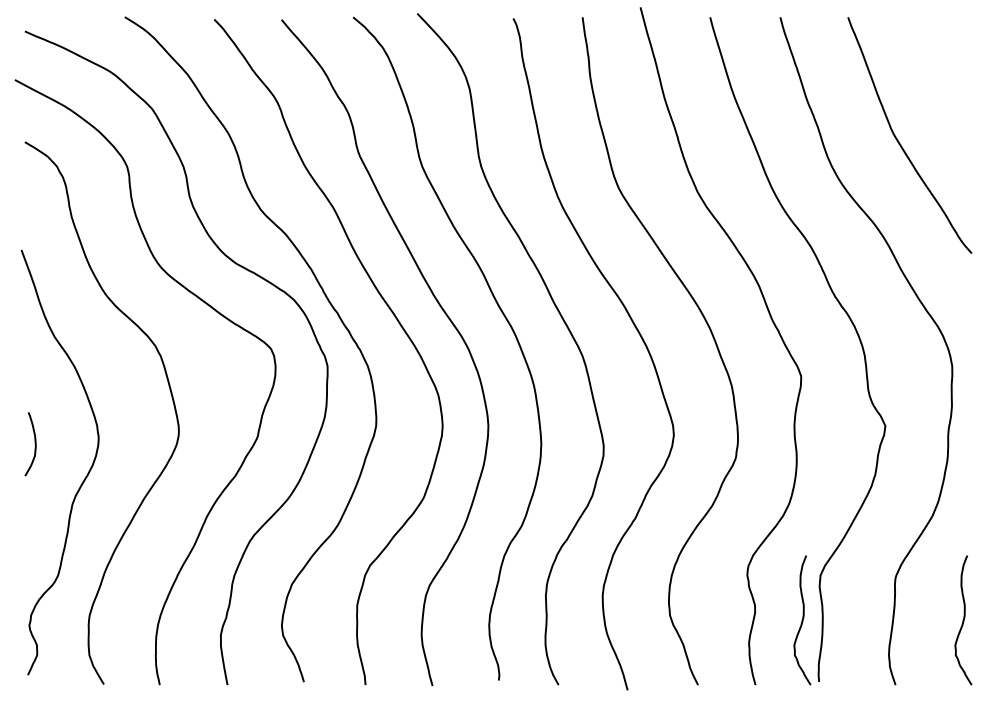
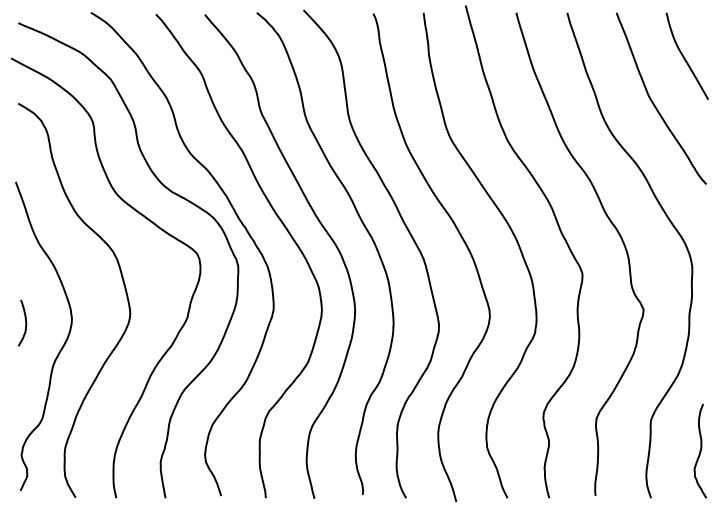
curve: (942, 79) -> (685, 58), added
curve: (802, 620) -> (583, 451), removed

